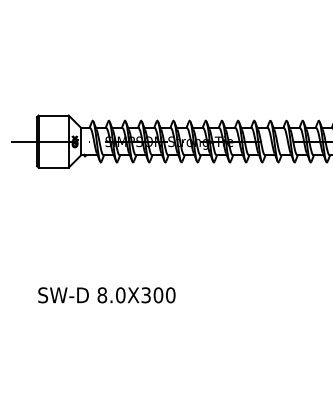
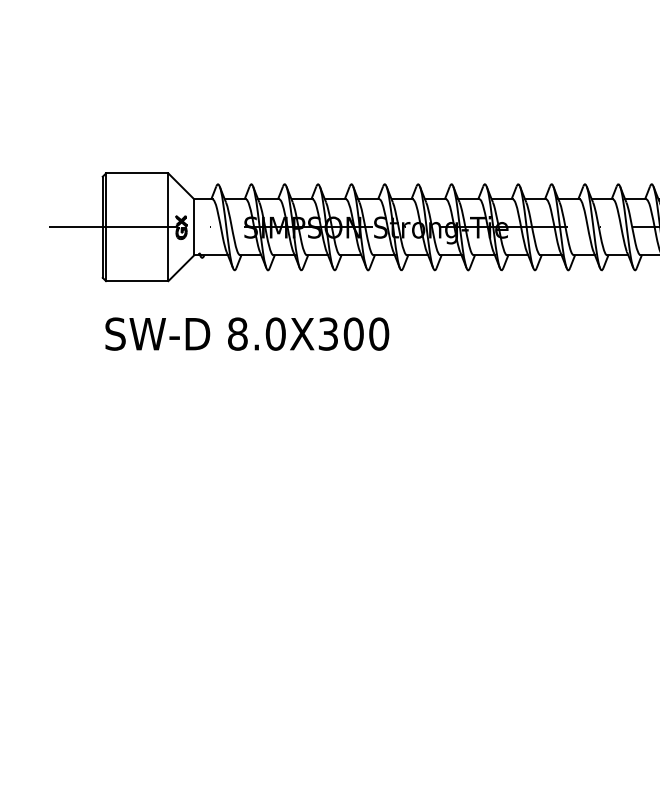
text: (106, 295) -> (246, 334), moved

